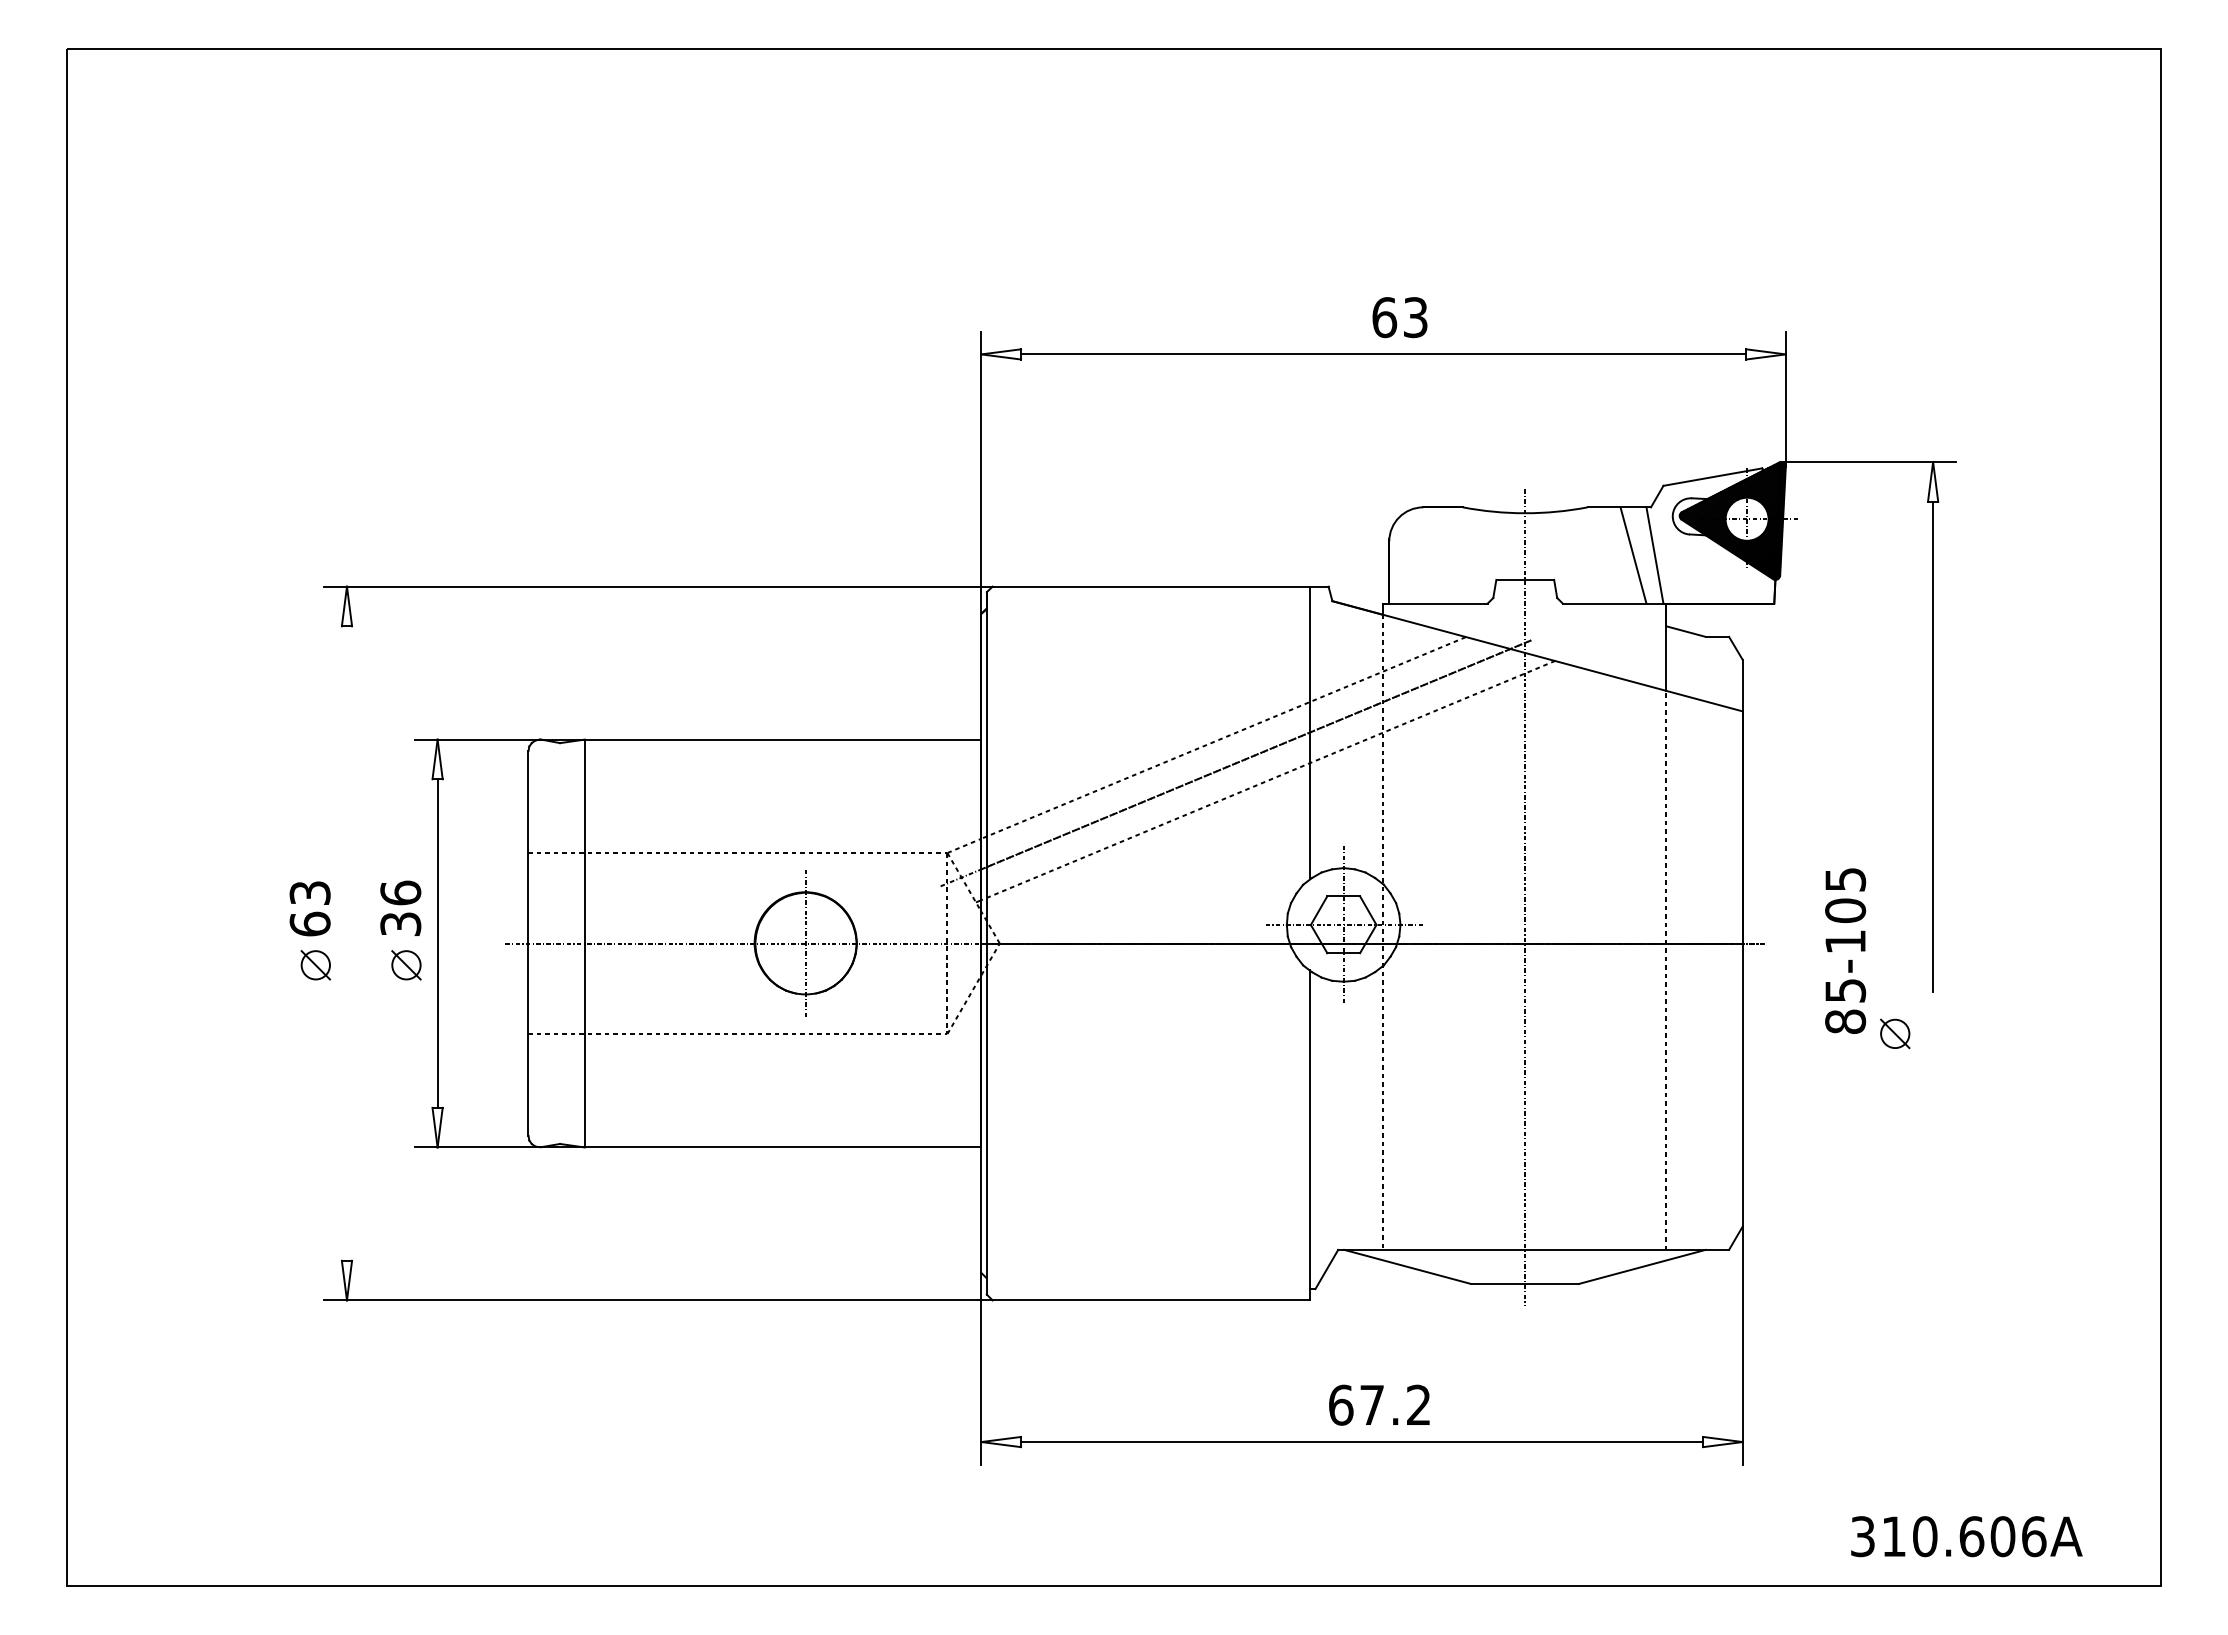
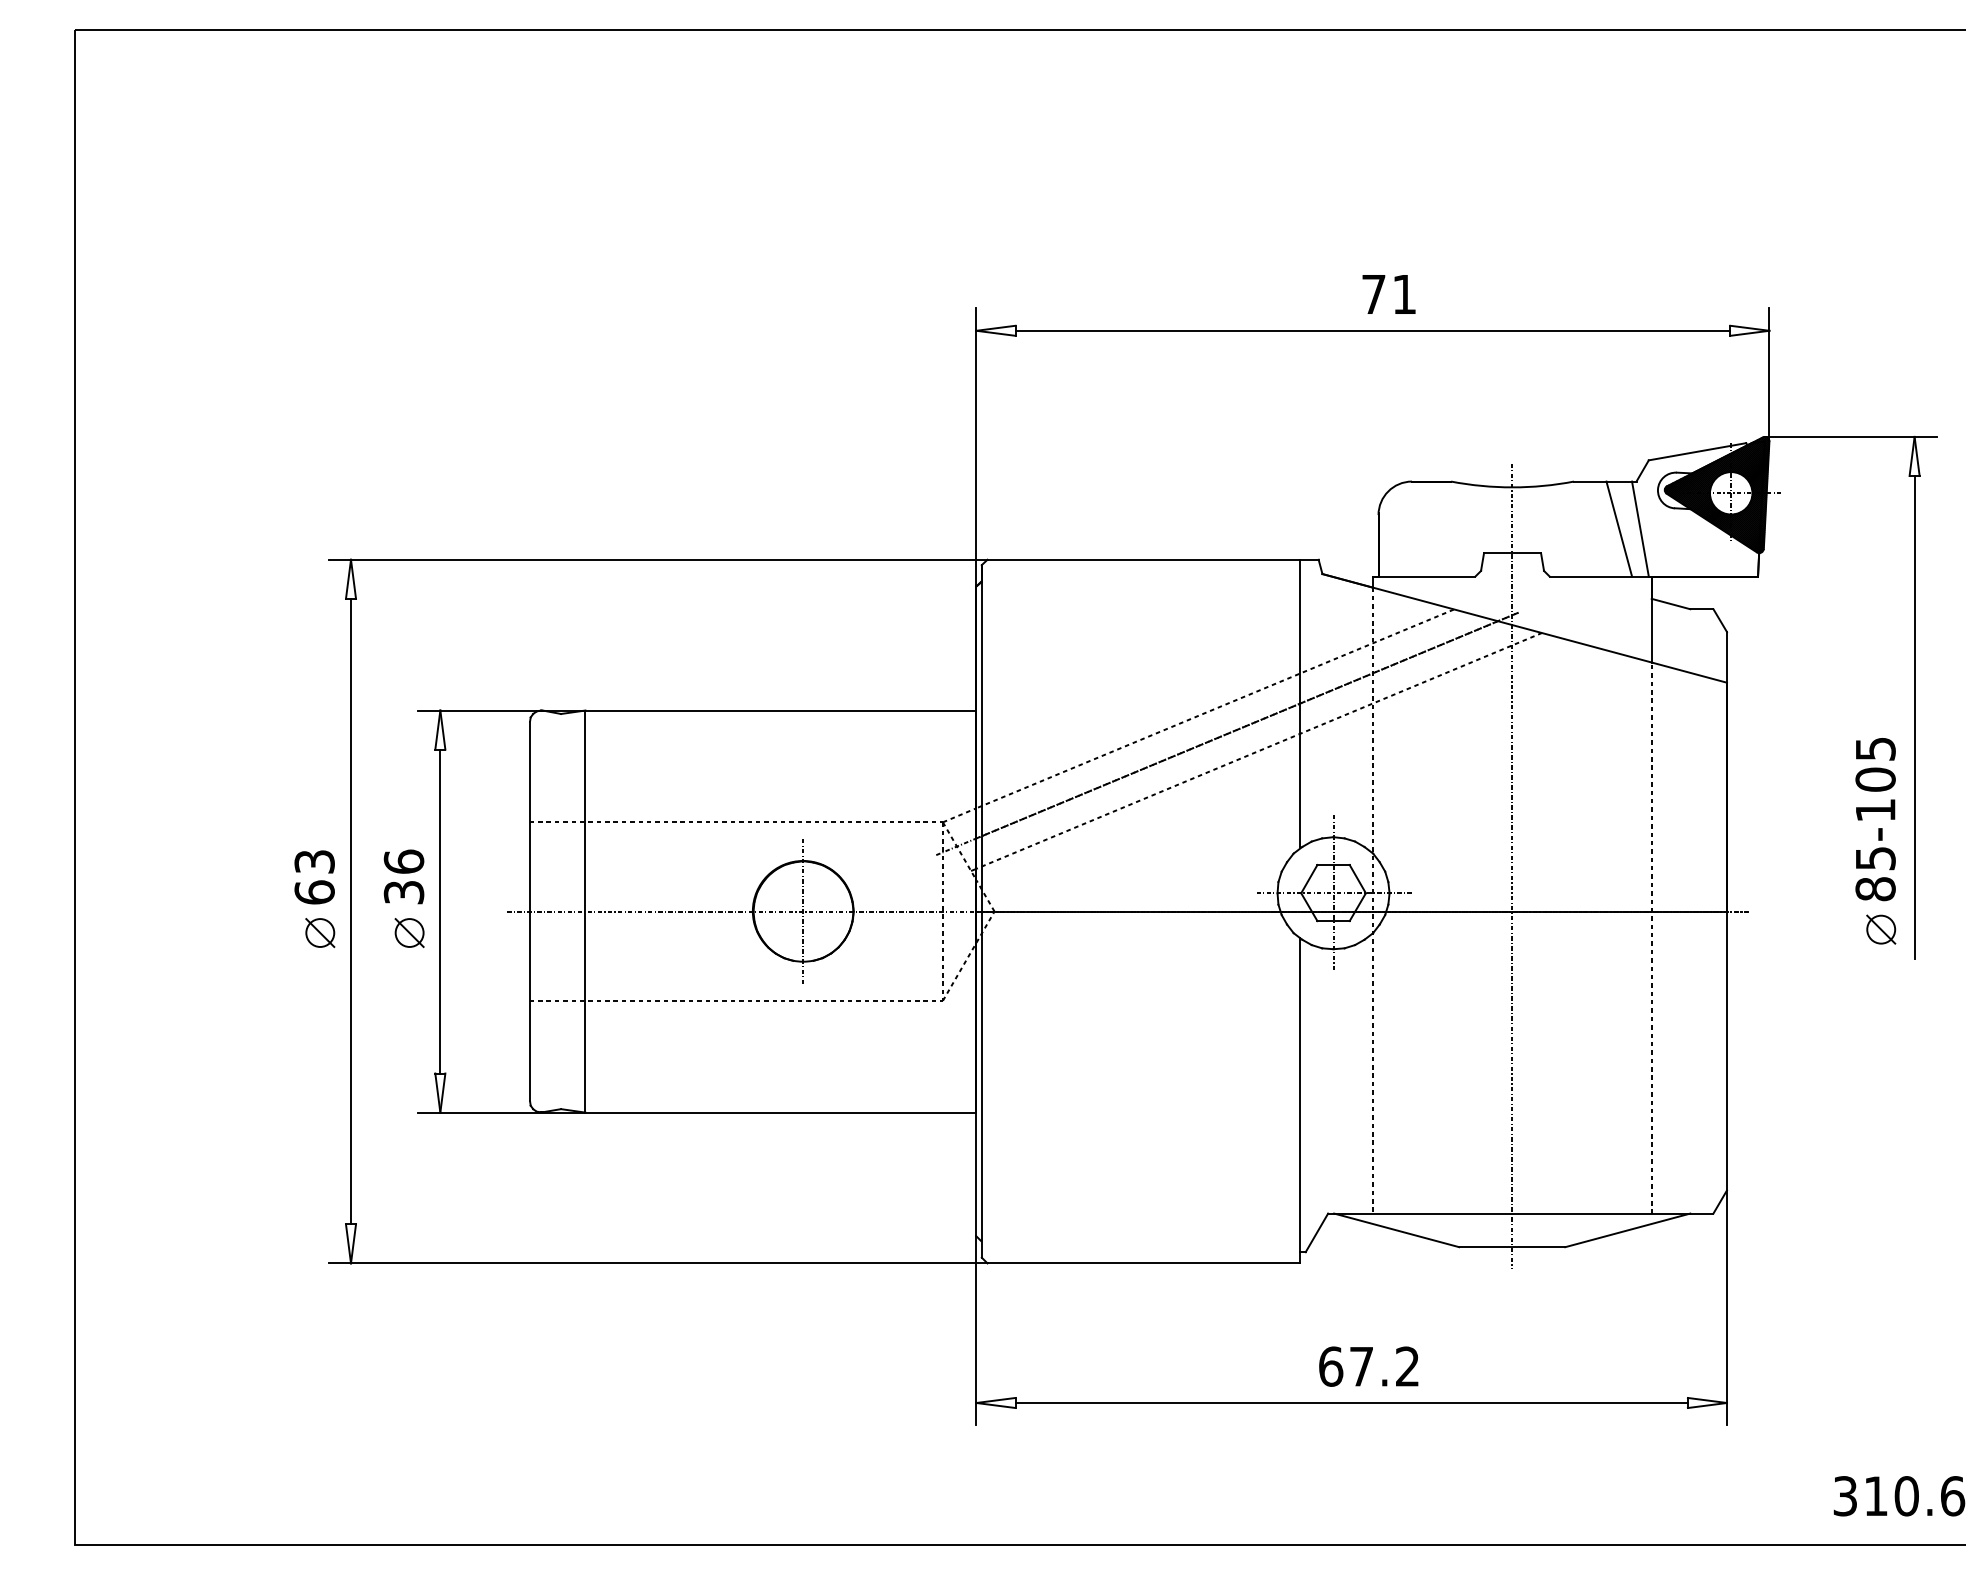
text: (1399, 317) -> (1388, 294), 63 -> 71
line: (346, 943) -> (350, 911), added
text: (1845, 950) -> (1875, 818), moved
part: (1895, 1033) -> (1881, 929), moved

